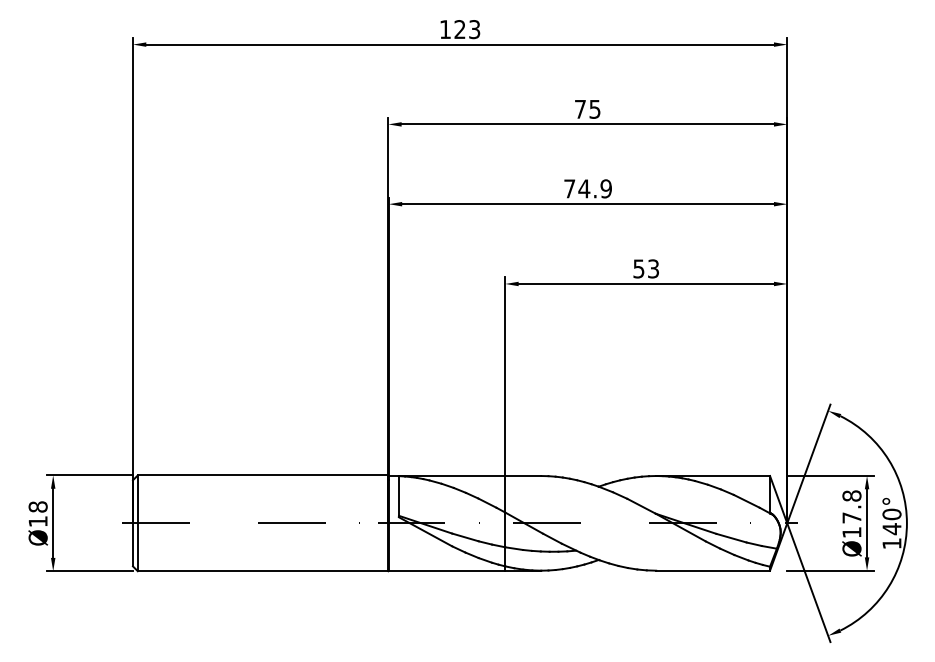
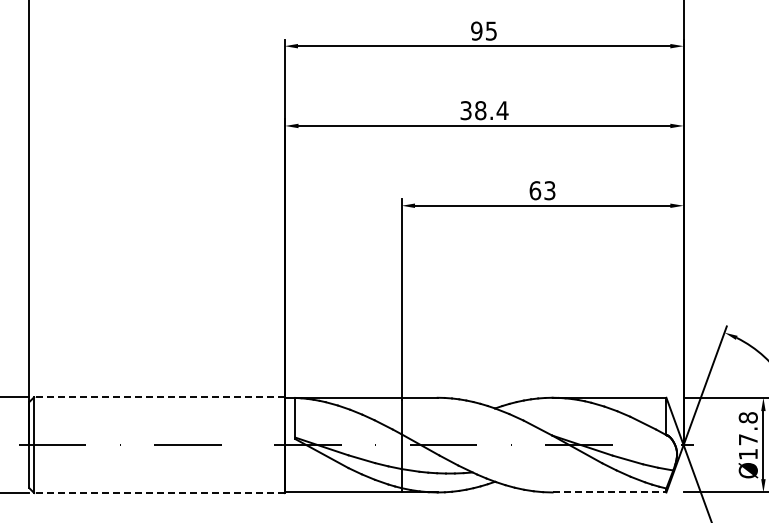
text: (580, 108) -> (476, 30), 75 -> 95
text: (588, 188) -> (484, 110), 74.9 -> 38.4
text: (638, 268) -> (534, 190), 53 -> 63
line: (262, 475) -> (158, 397), solid -> dashed
line: (713, 570) -> (609, 492), solid -> dashed
line: (262, 571) -> (158, 493), solid -> dashed

